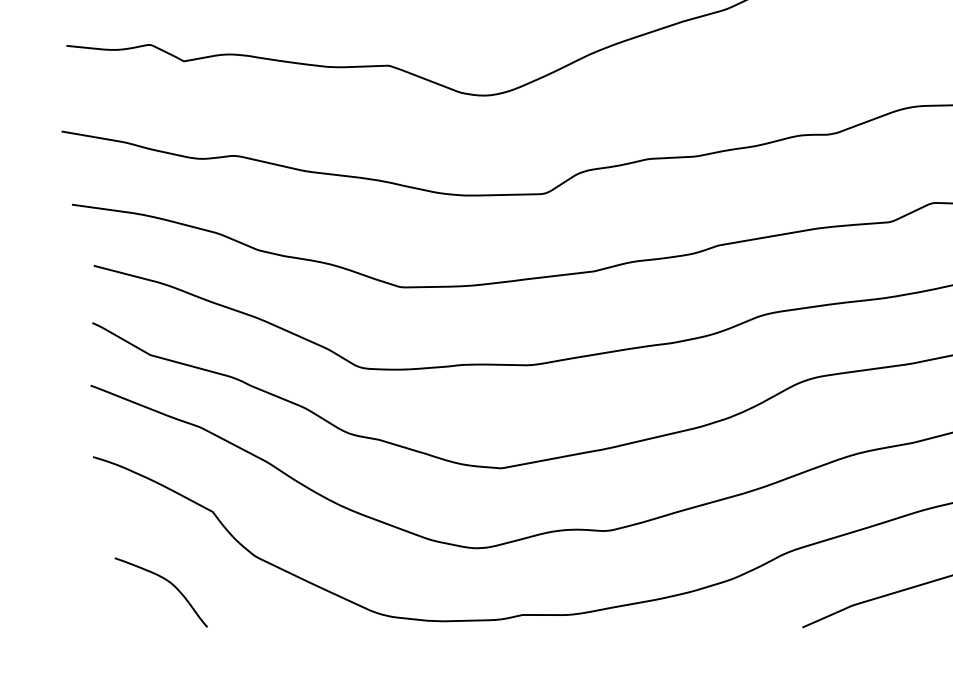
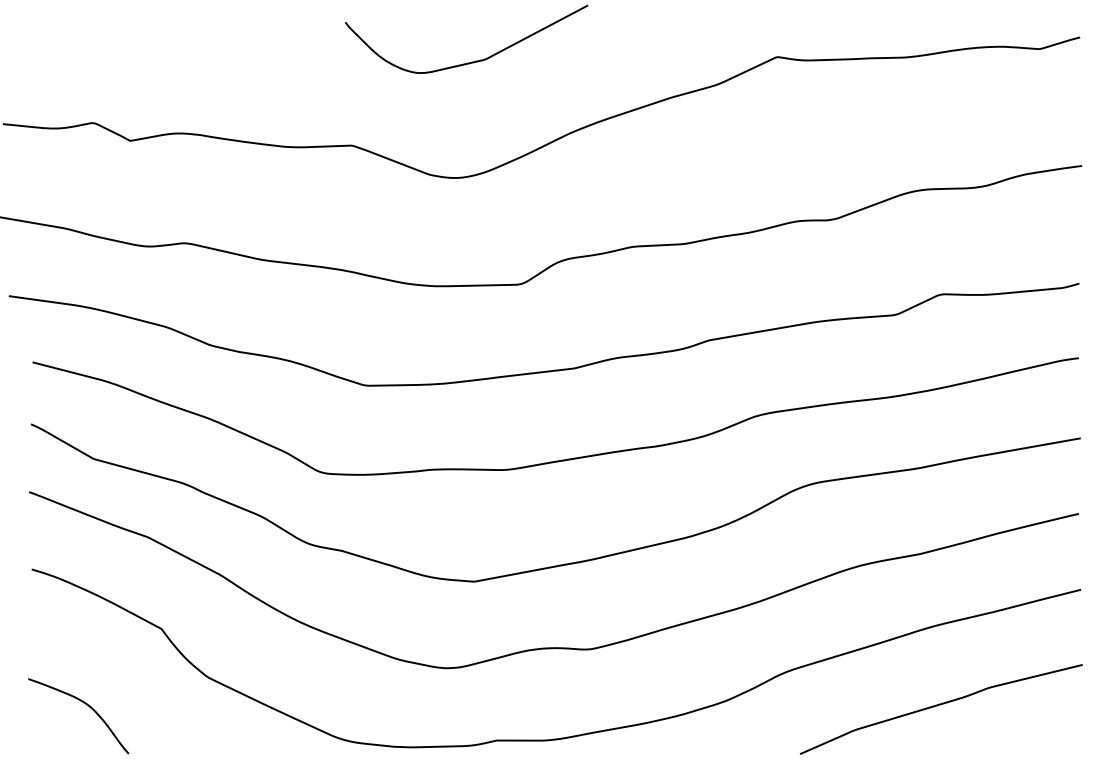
curve: (168, 582) -> (86, 705), moved

